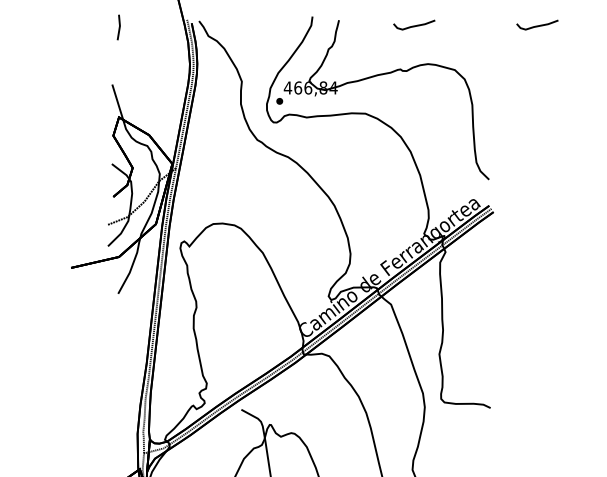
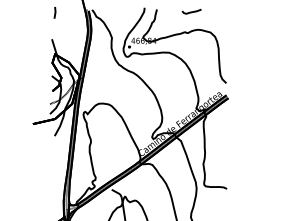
curve: (536, 24) -> (248, 11), removed

